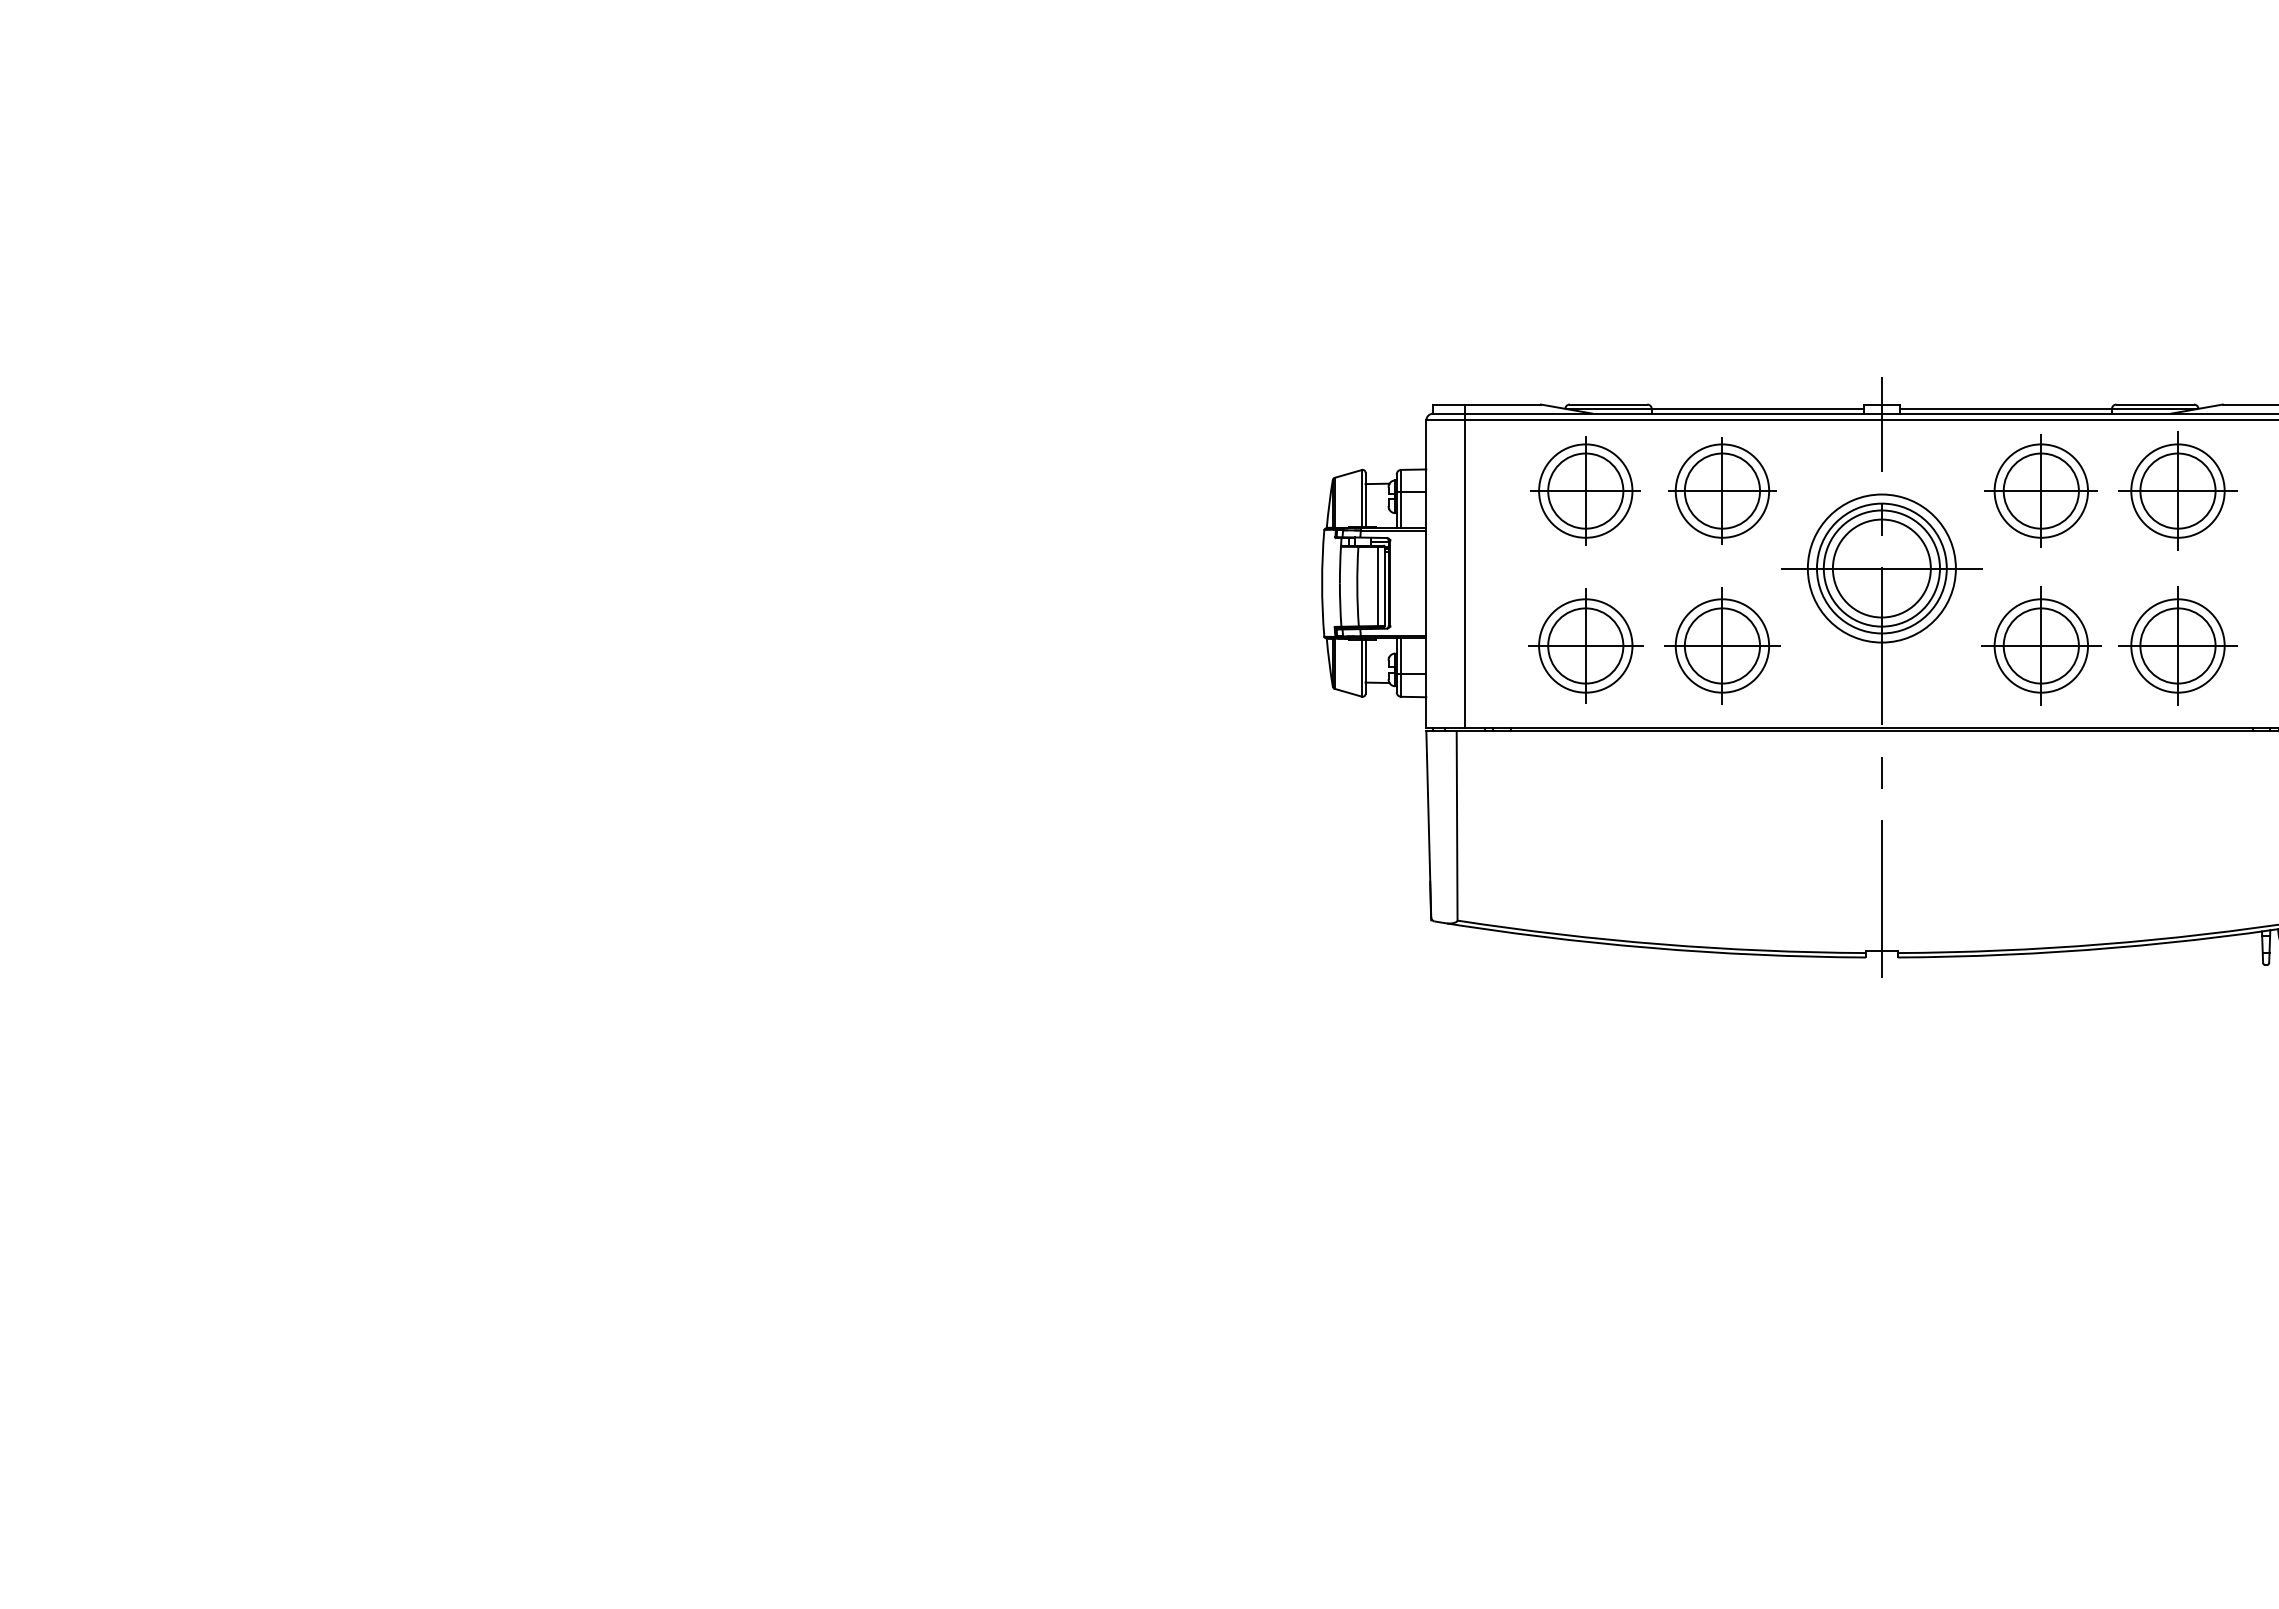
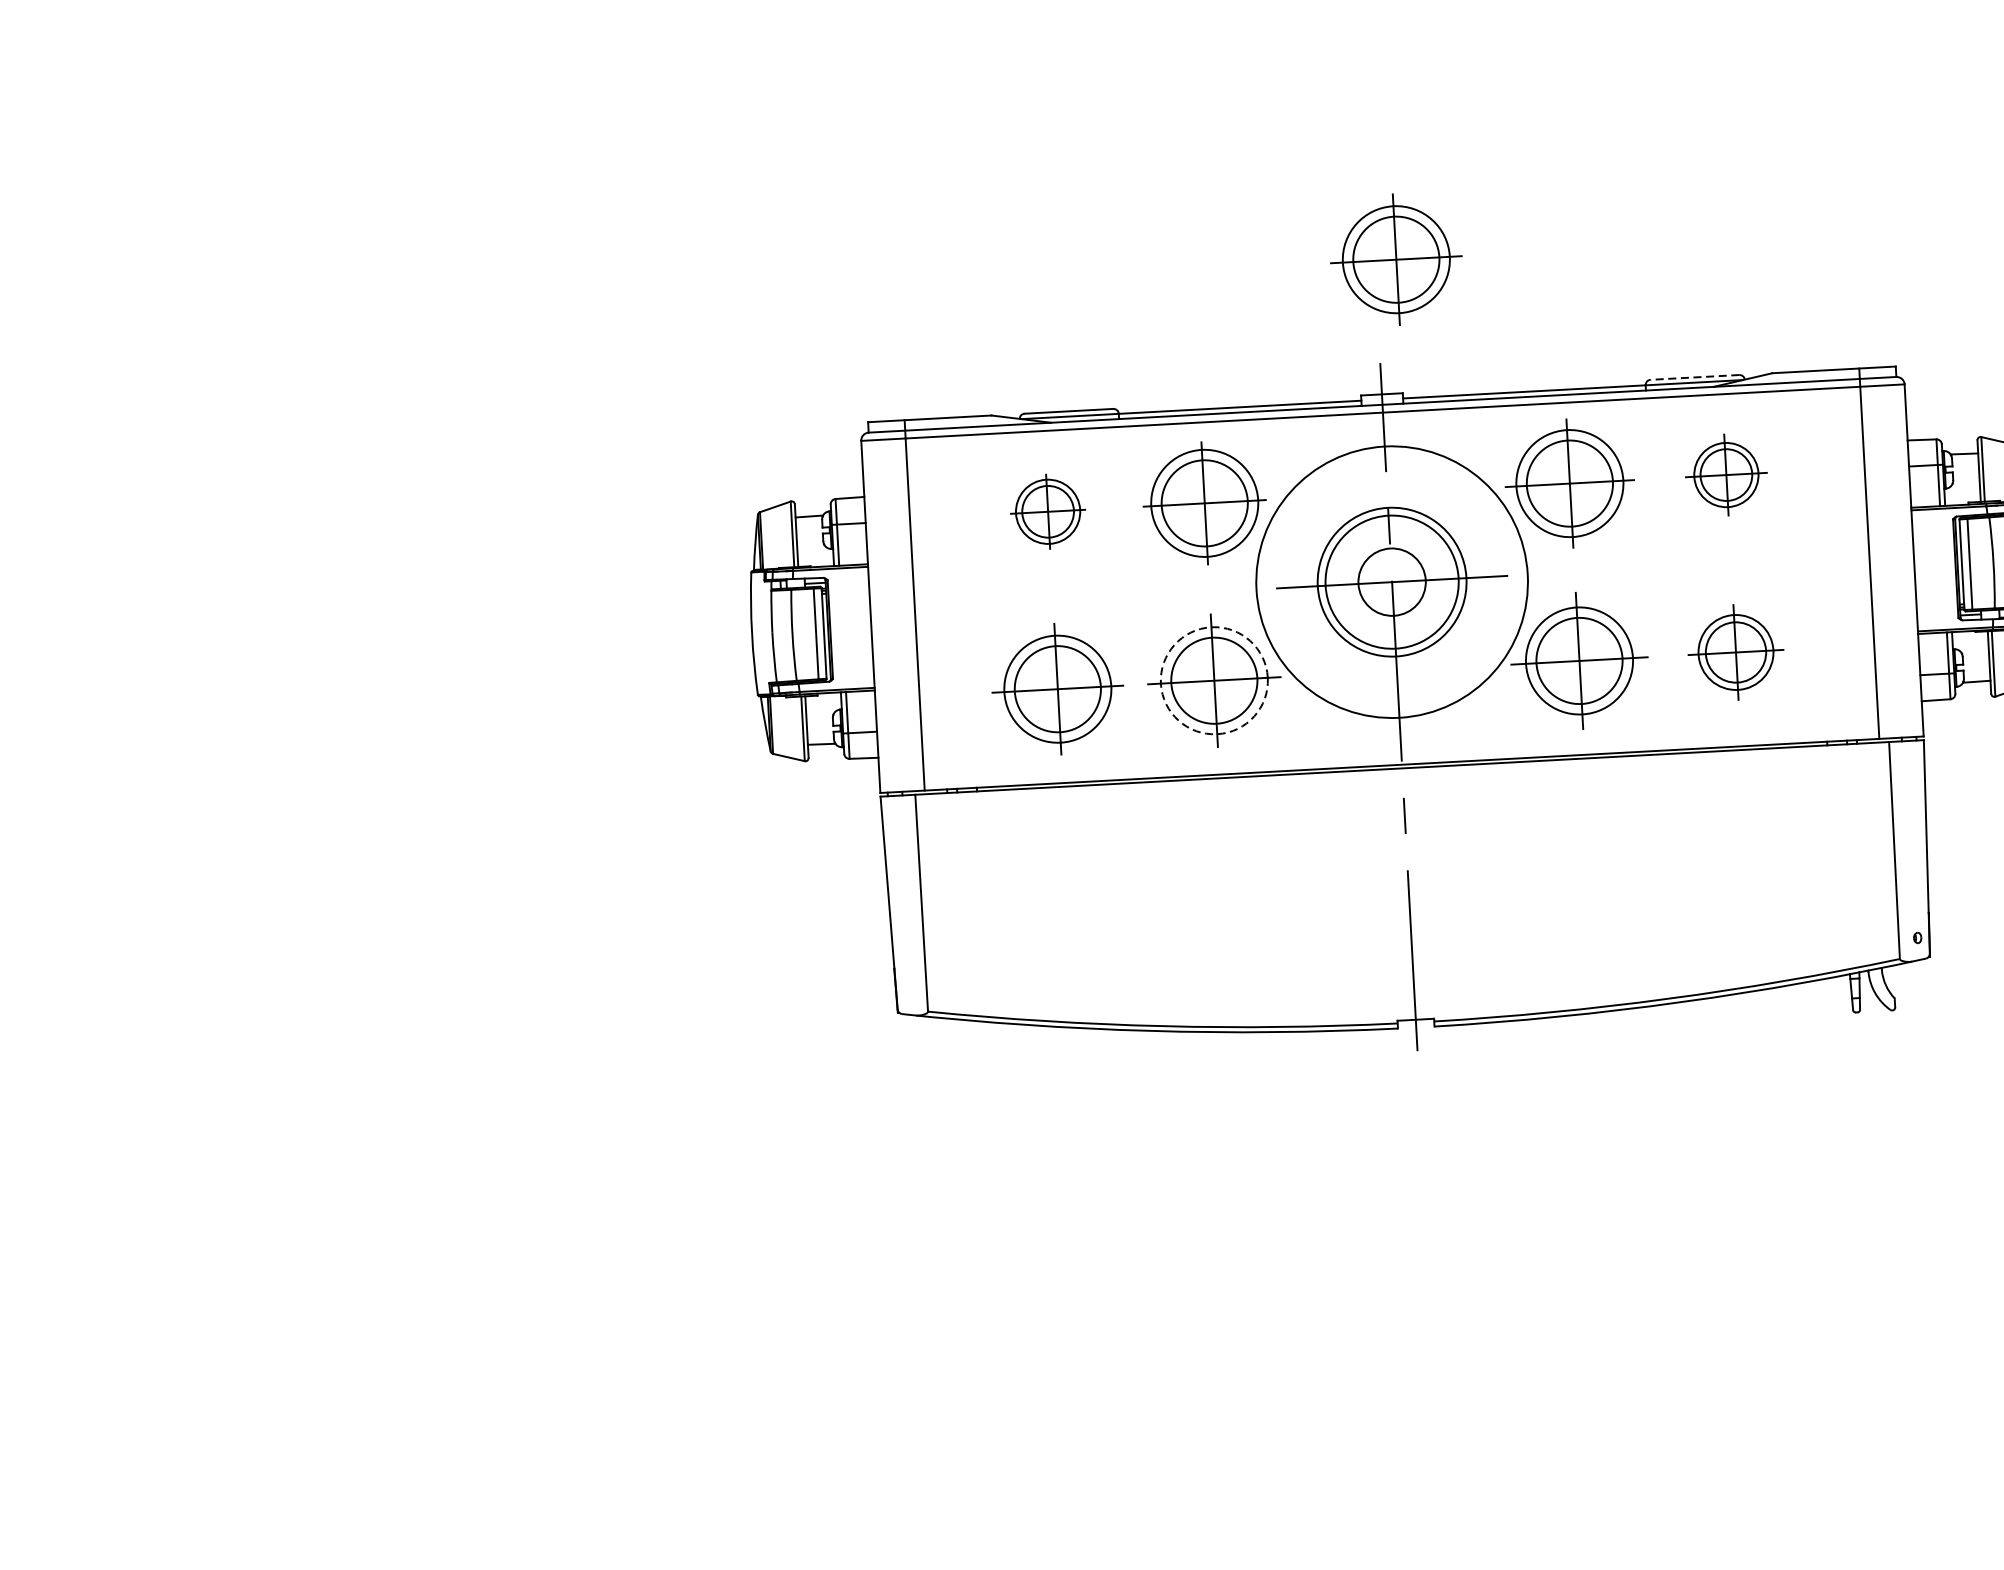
part: (1900, 287) -> (1396, 259), added
line: (2155, 404) -> (1695, 377), solid -> dashed
part: (1585, 490) -> (1047, 511), size x0.6
part: (2177, 490) -> (1725, 474), size x0.6
circle: (1881, 568) -> (1391, 582), size x0.6
circle: (1881, 568) -> (1391, 582), size x1.6
circle: (1722, 645) -> (1214, 680), solid -> dashed
part: (2177, 645) -> (1735, 651), size x0.7

